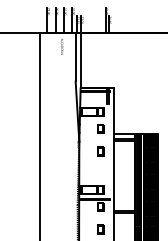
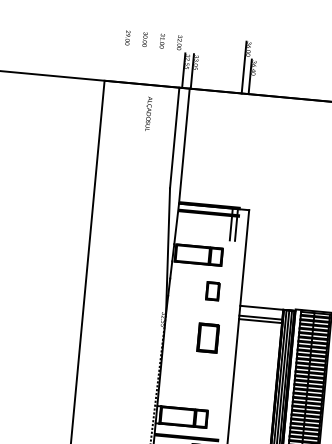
line: (47, 20) -> (123, 56), removed
line: (55, 20) -> (139, 57), removed
line: (64, 20) -> (158, 59), removed
line: (72, 20) -> (175, 61), removed
part: (100, 151) -> (208, 338), size x1.6

